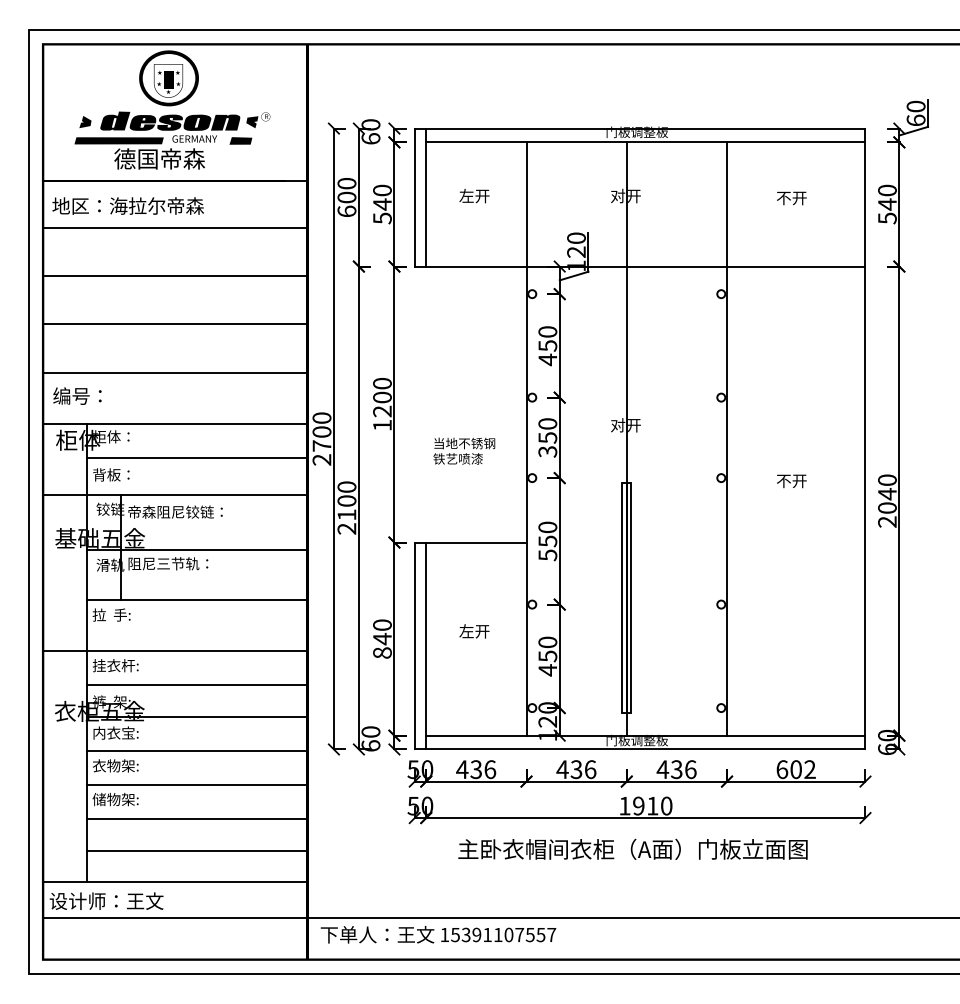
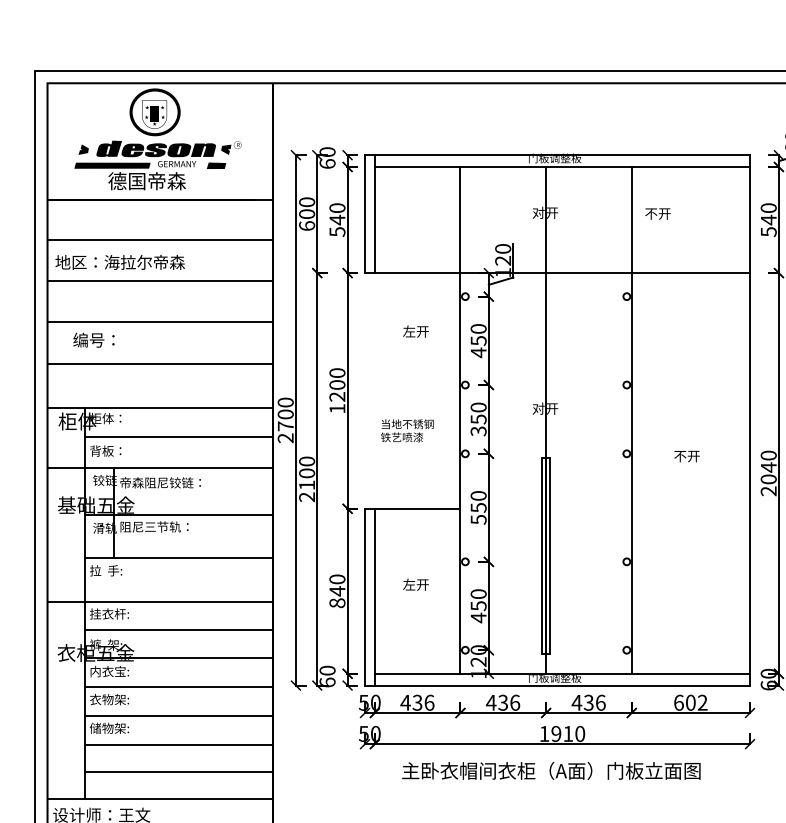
text: (474, 196) -> (416, 331), moved
text: (791, 198) -> (657, 214), moved
text: (127, 205) -> (119, 261), moved
text: (77, 395) -> (93, 339), moved

